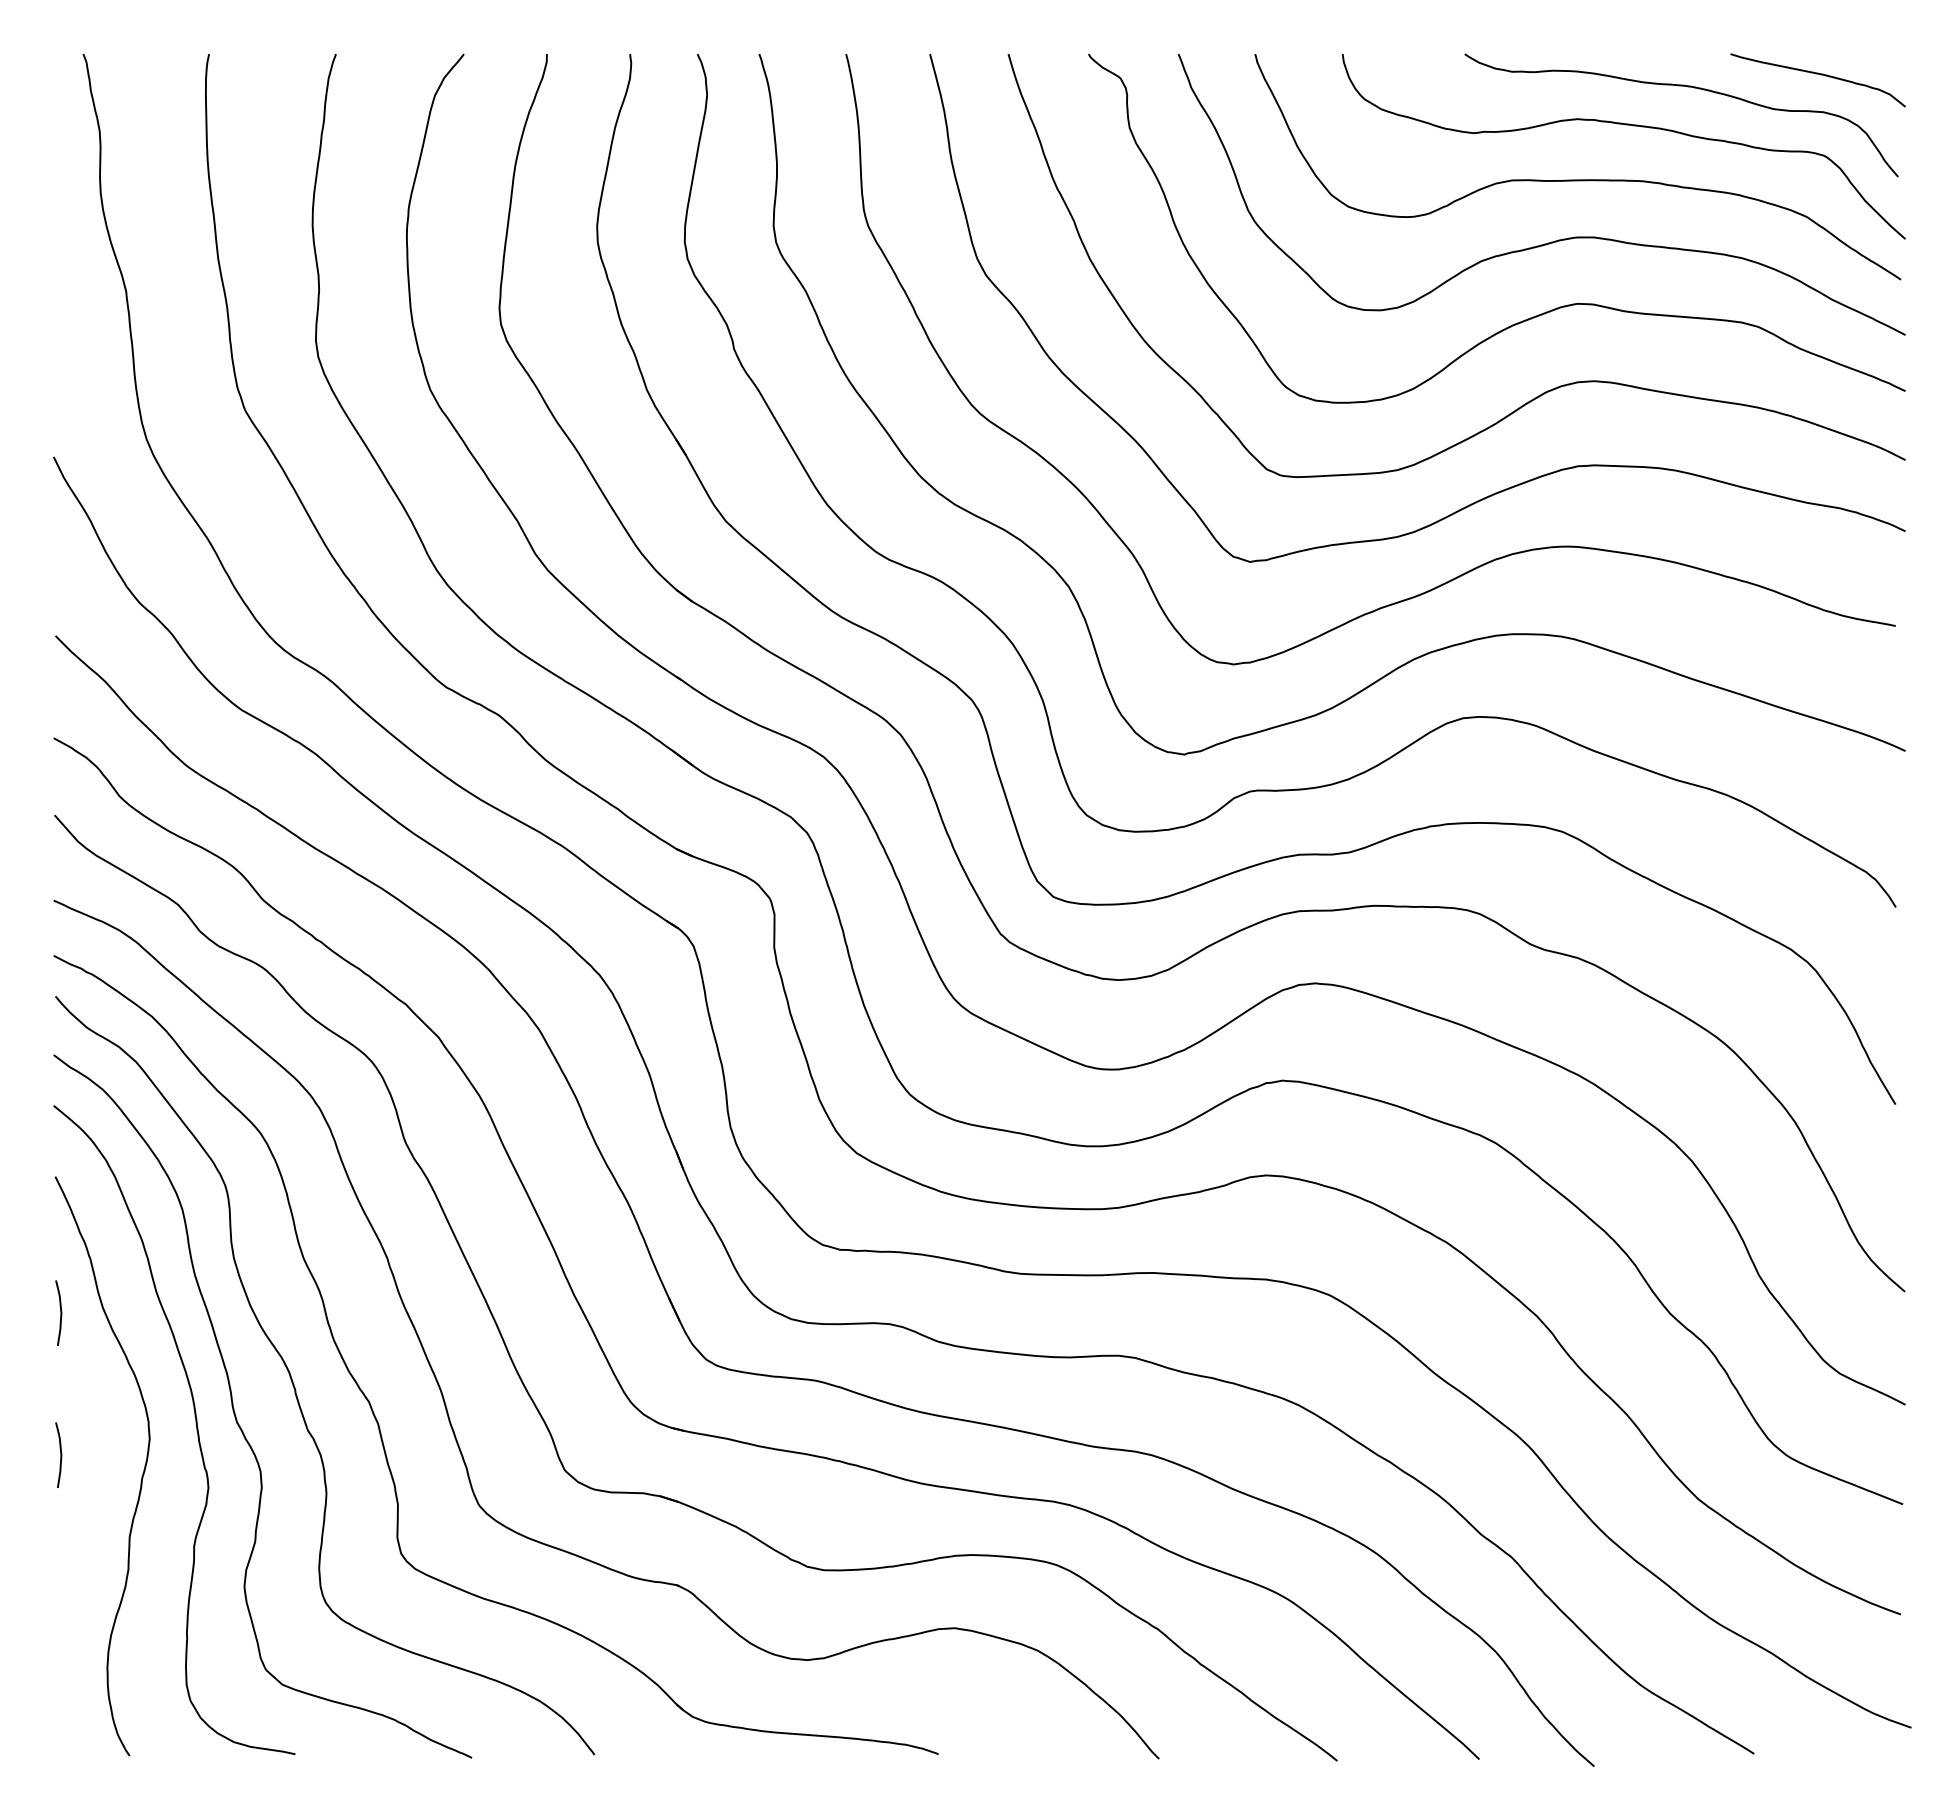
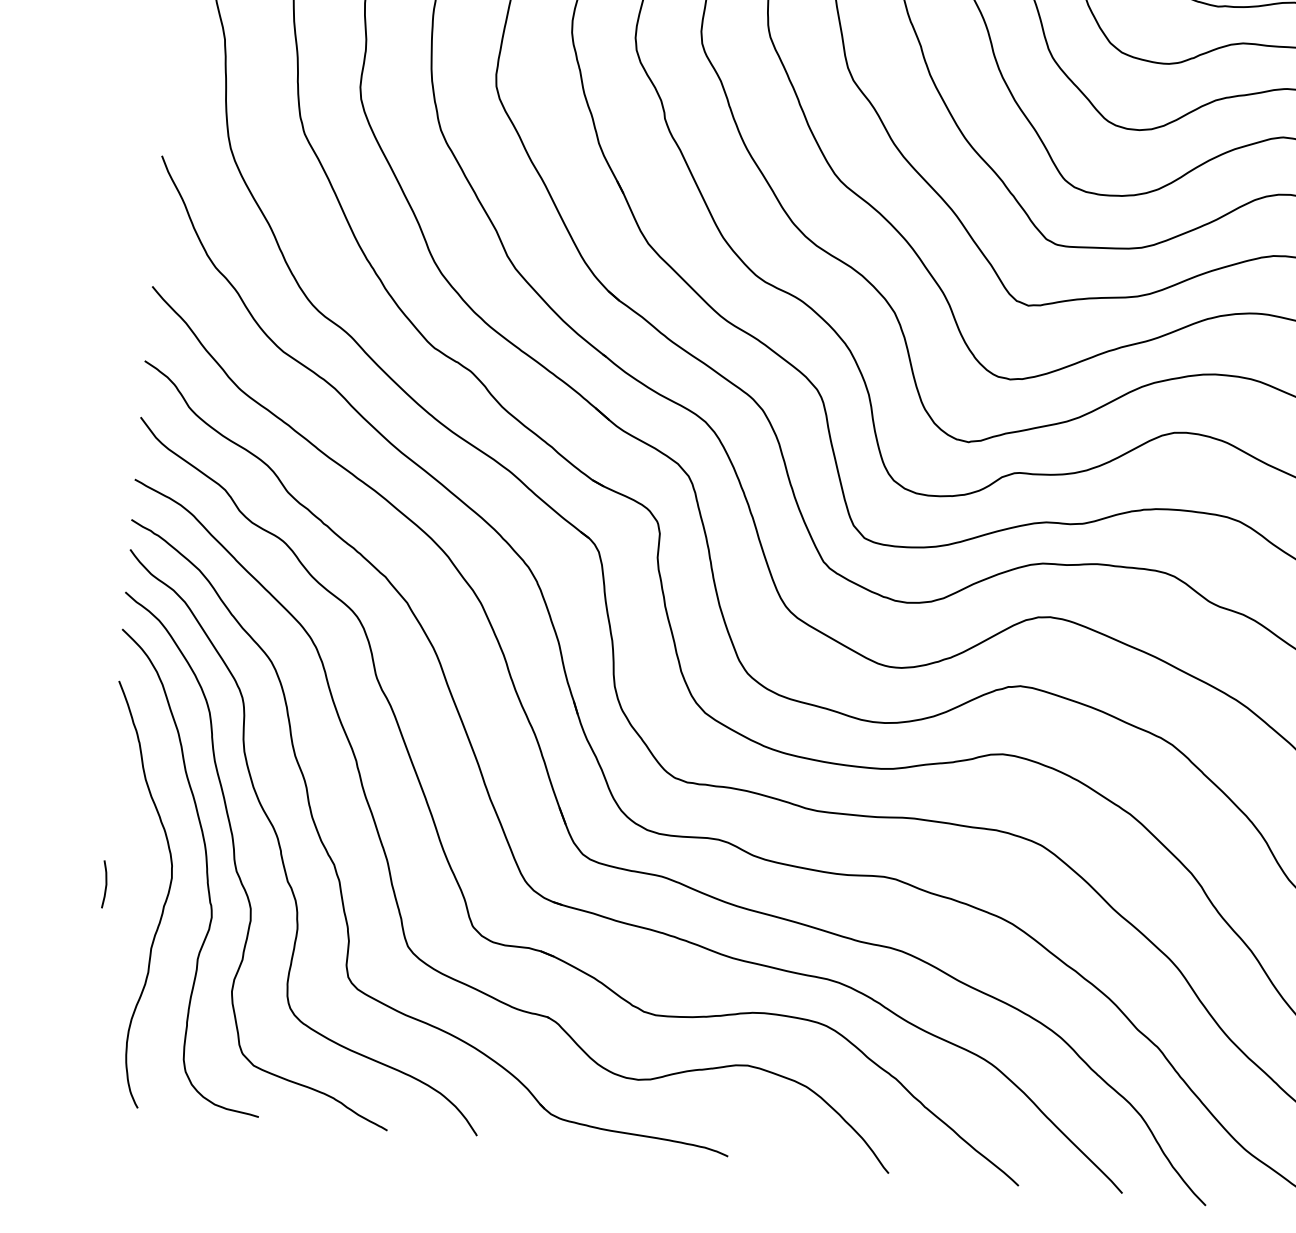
curve: (60, 1312) -> (114, 780), removed

